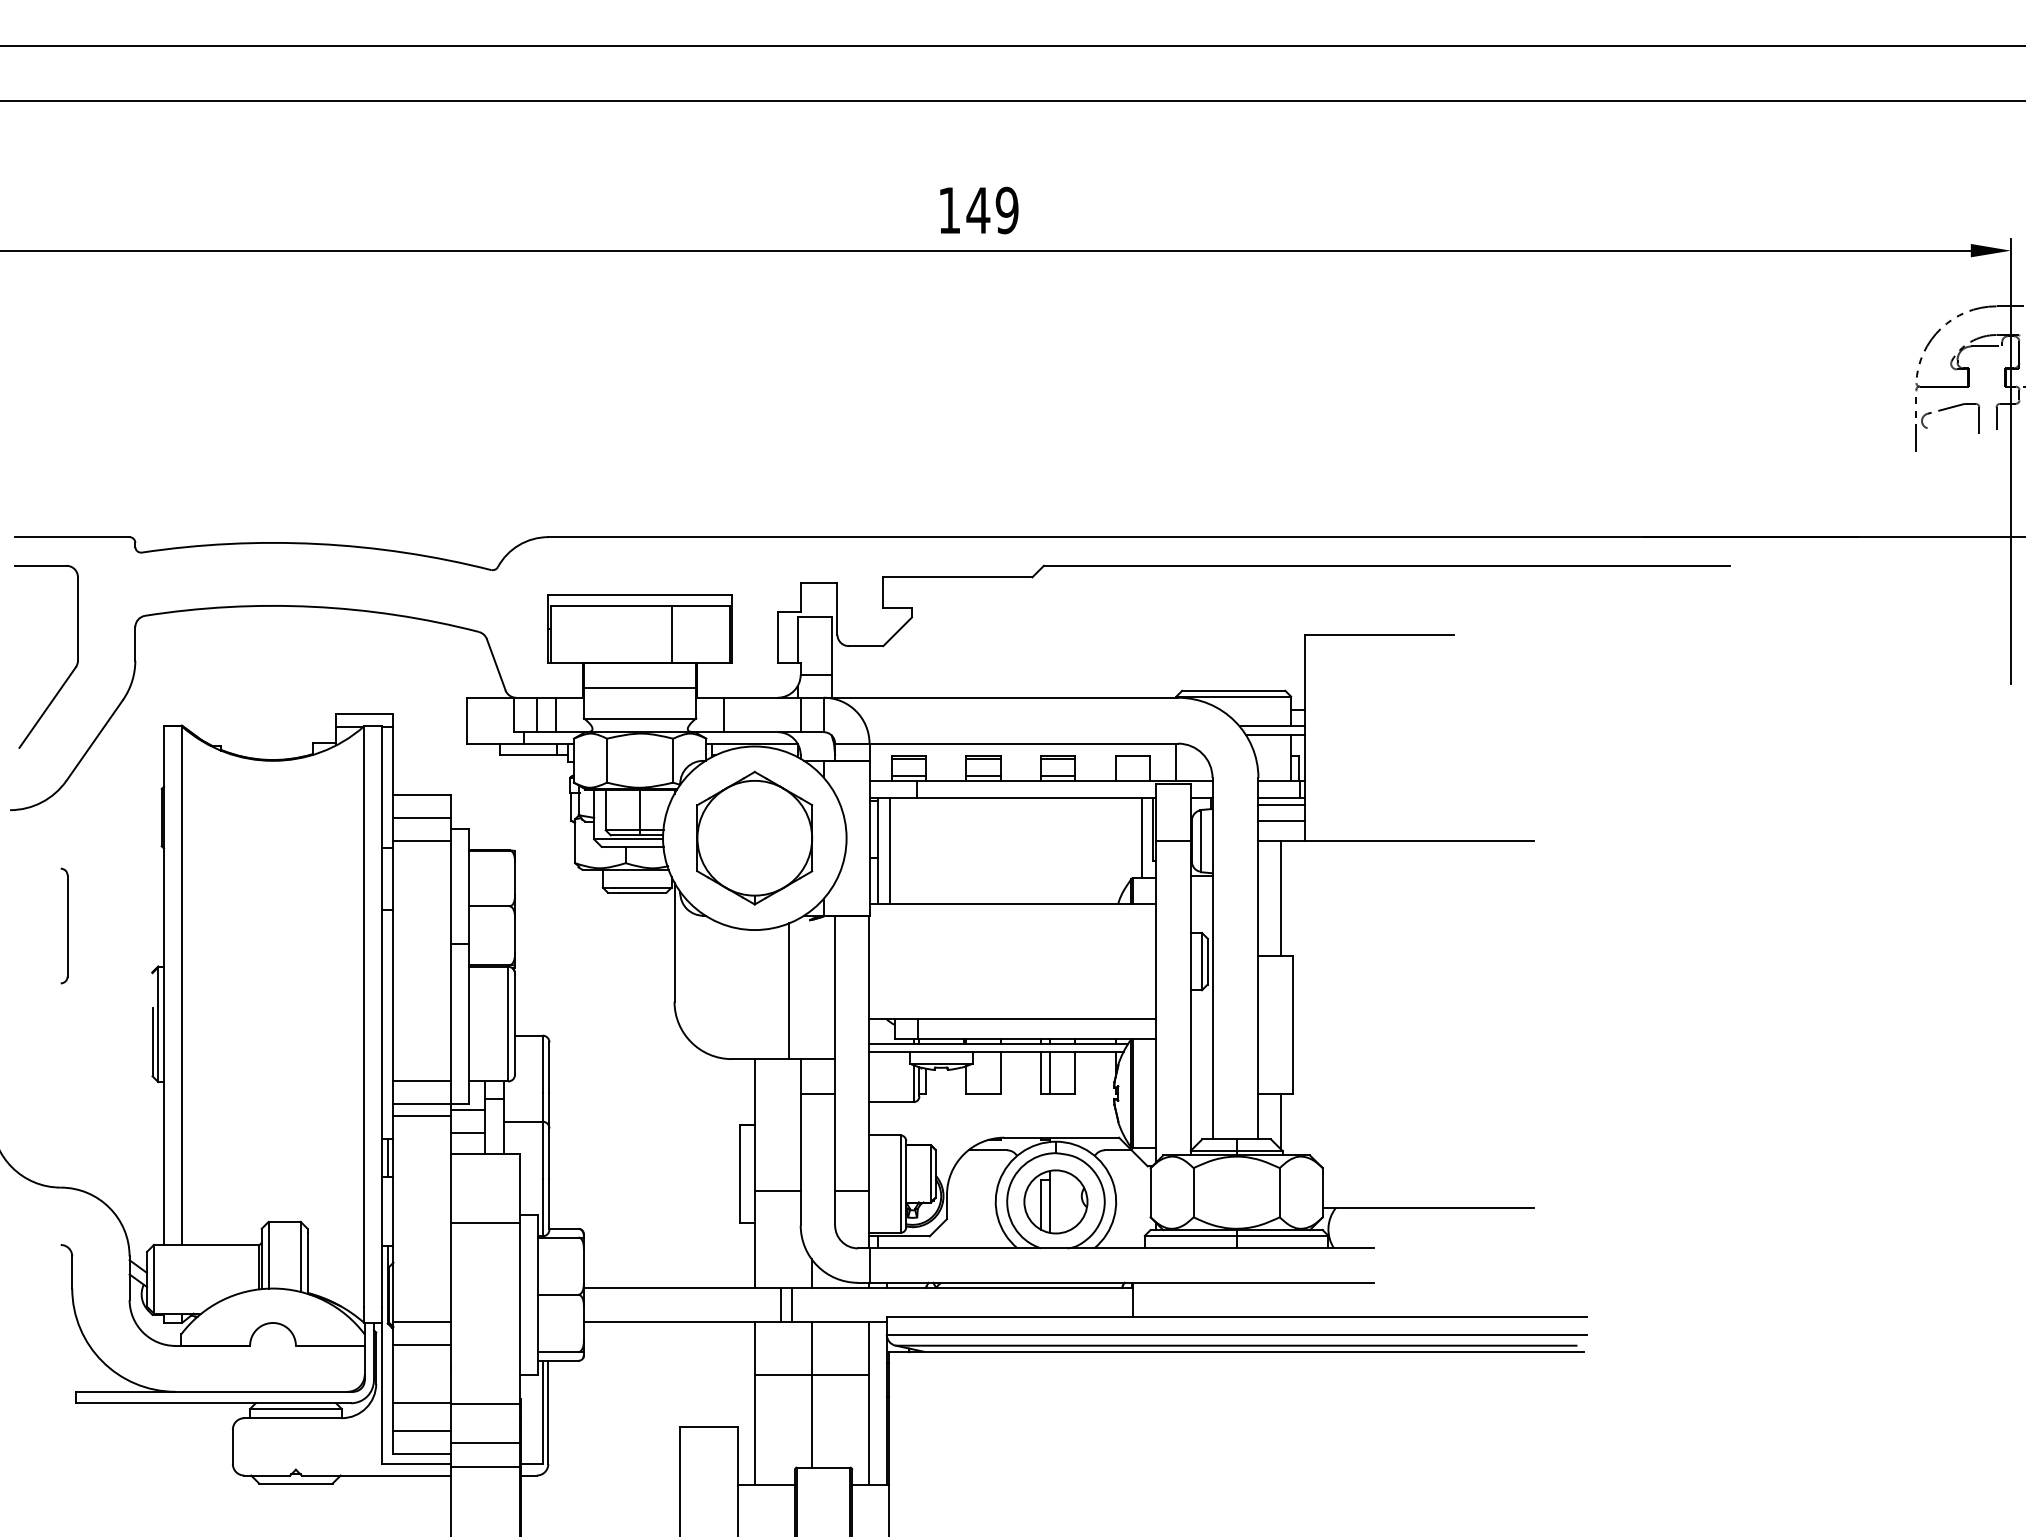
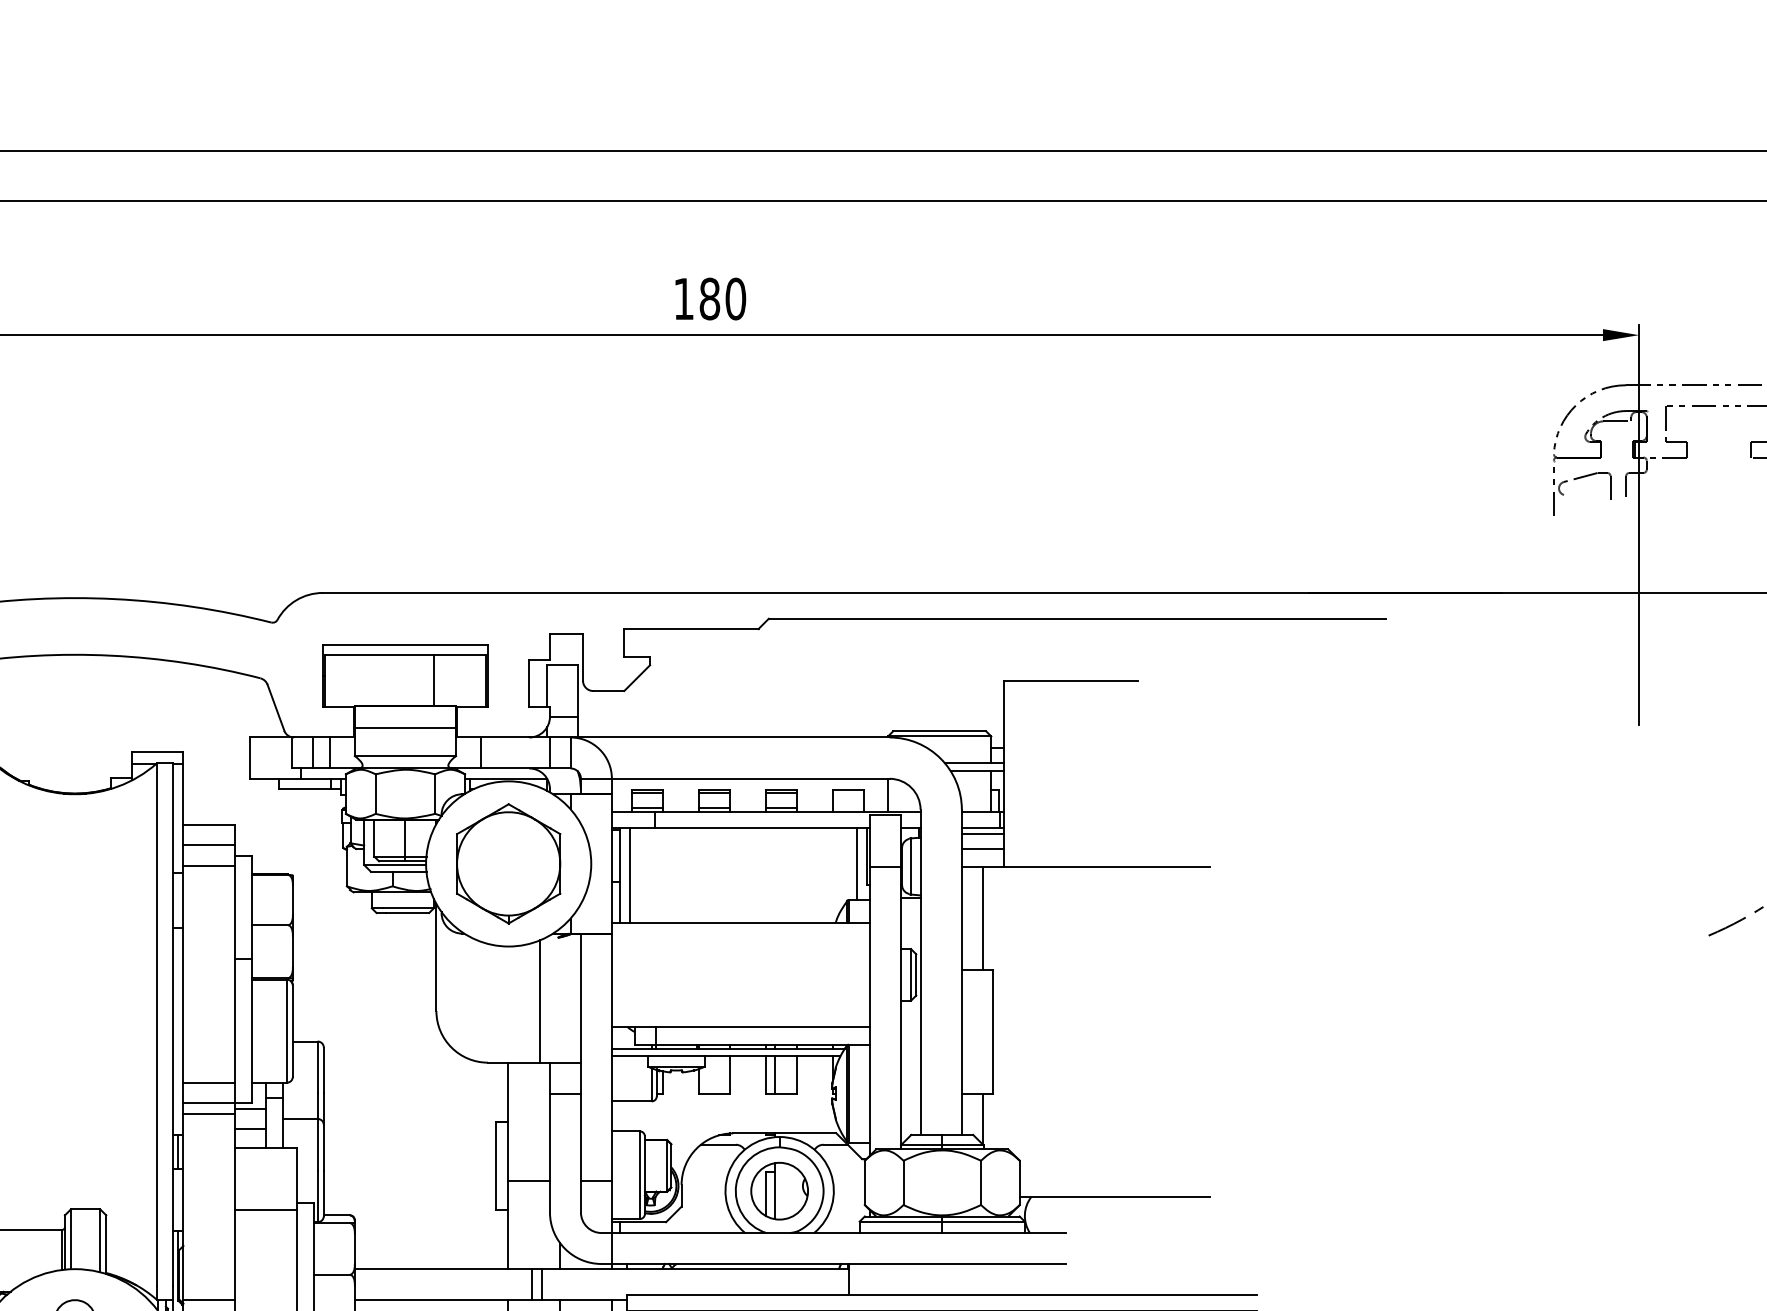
text: (992, 210) -> (722, 299), 149 -> 180

